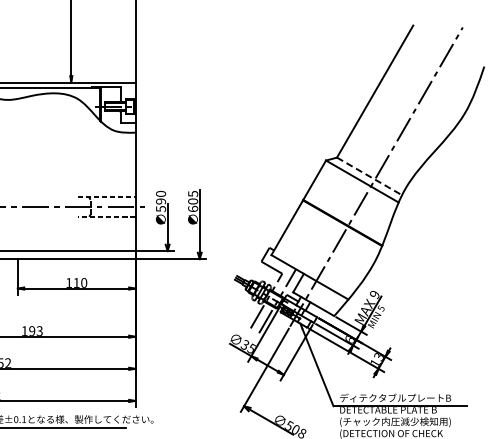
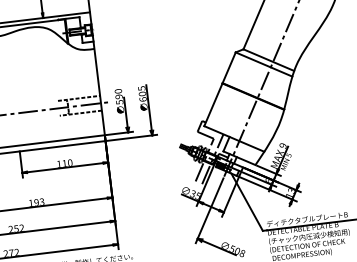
line: (369, 176) -> (268, 60), dashed -> solid

